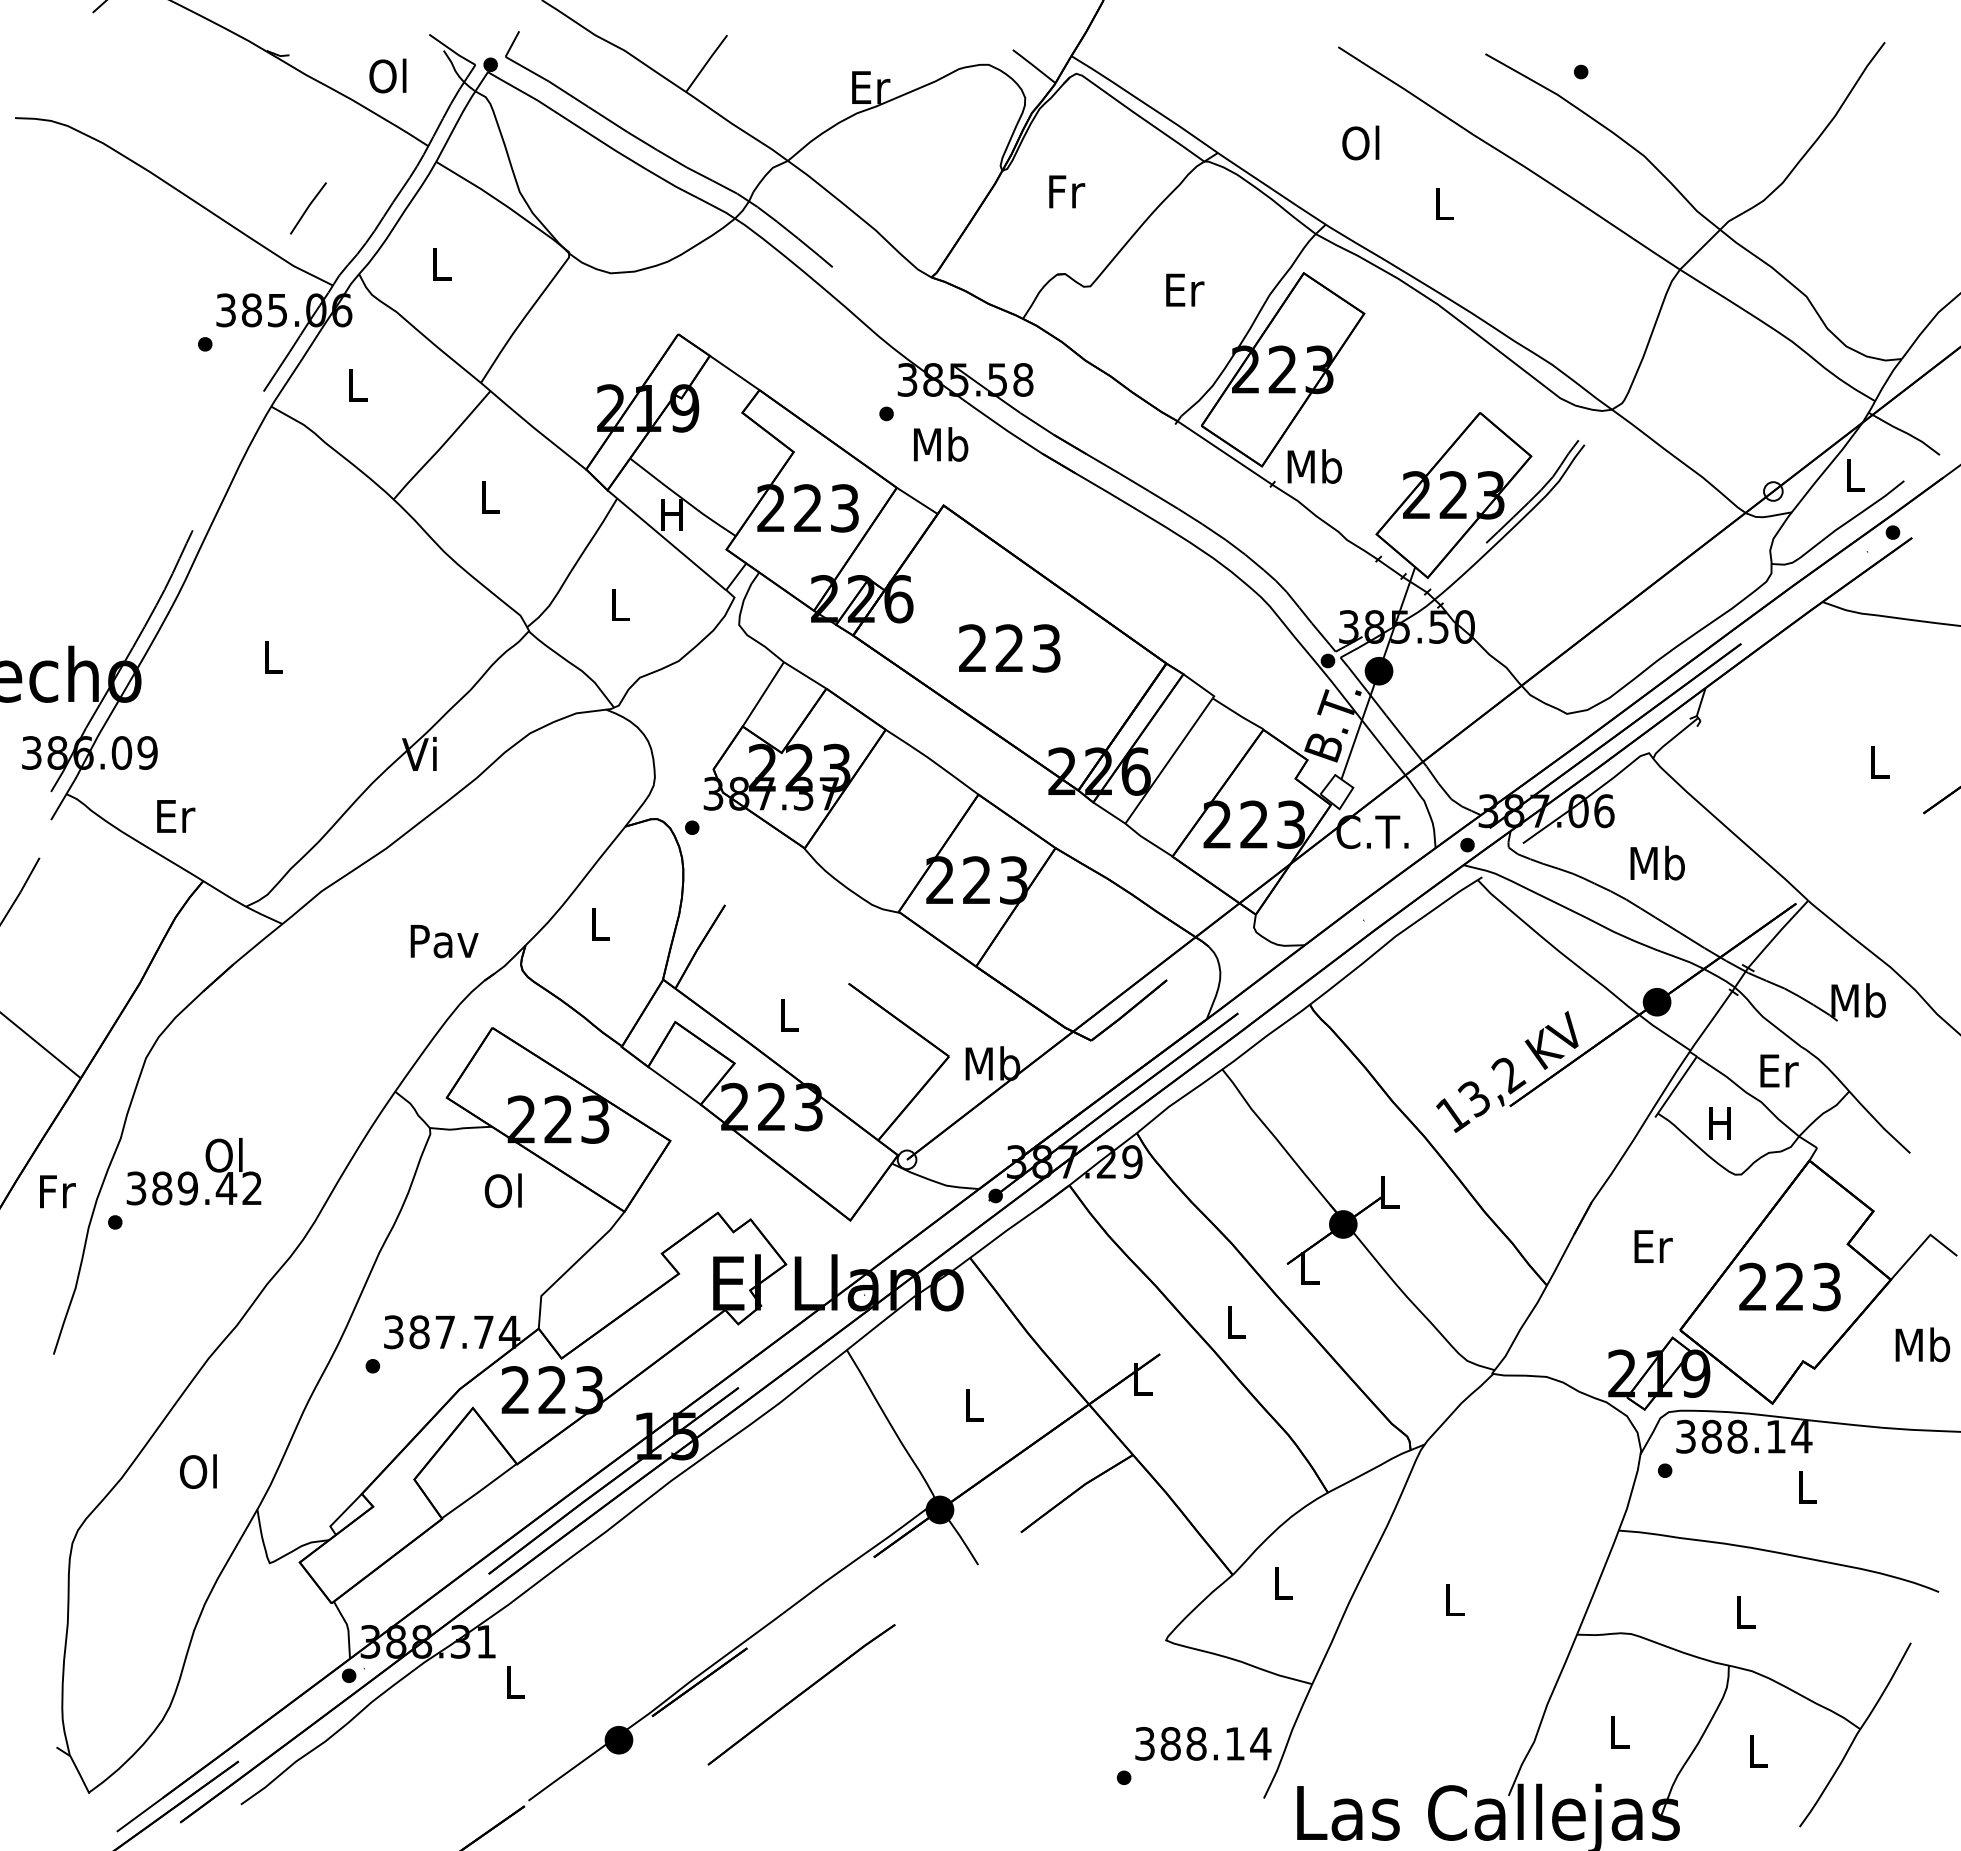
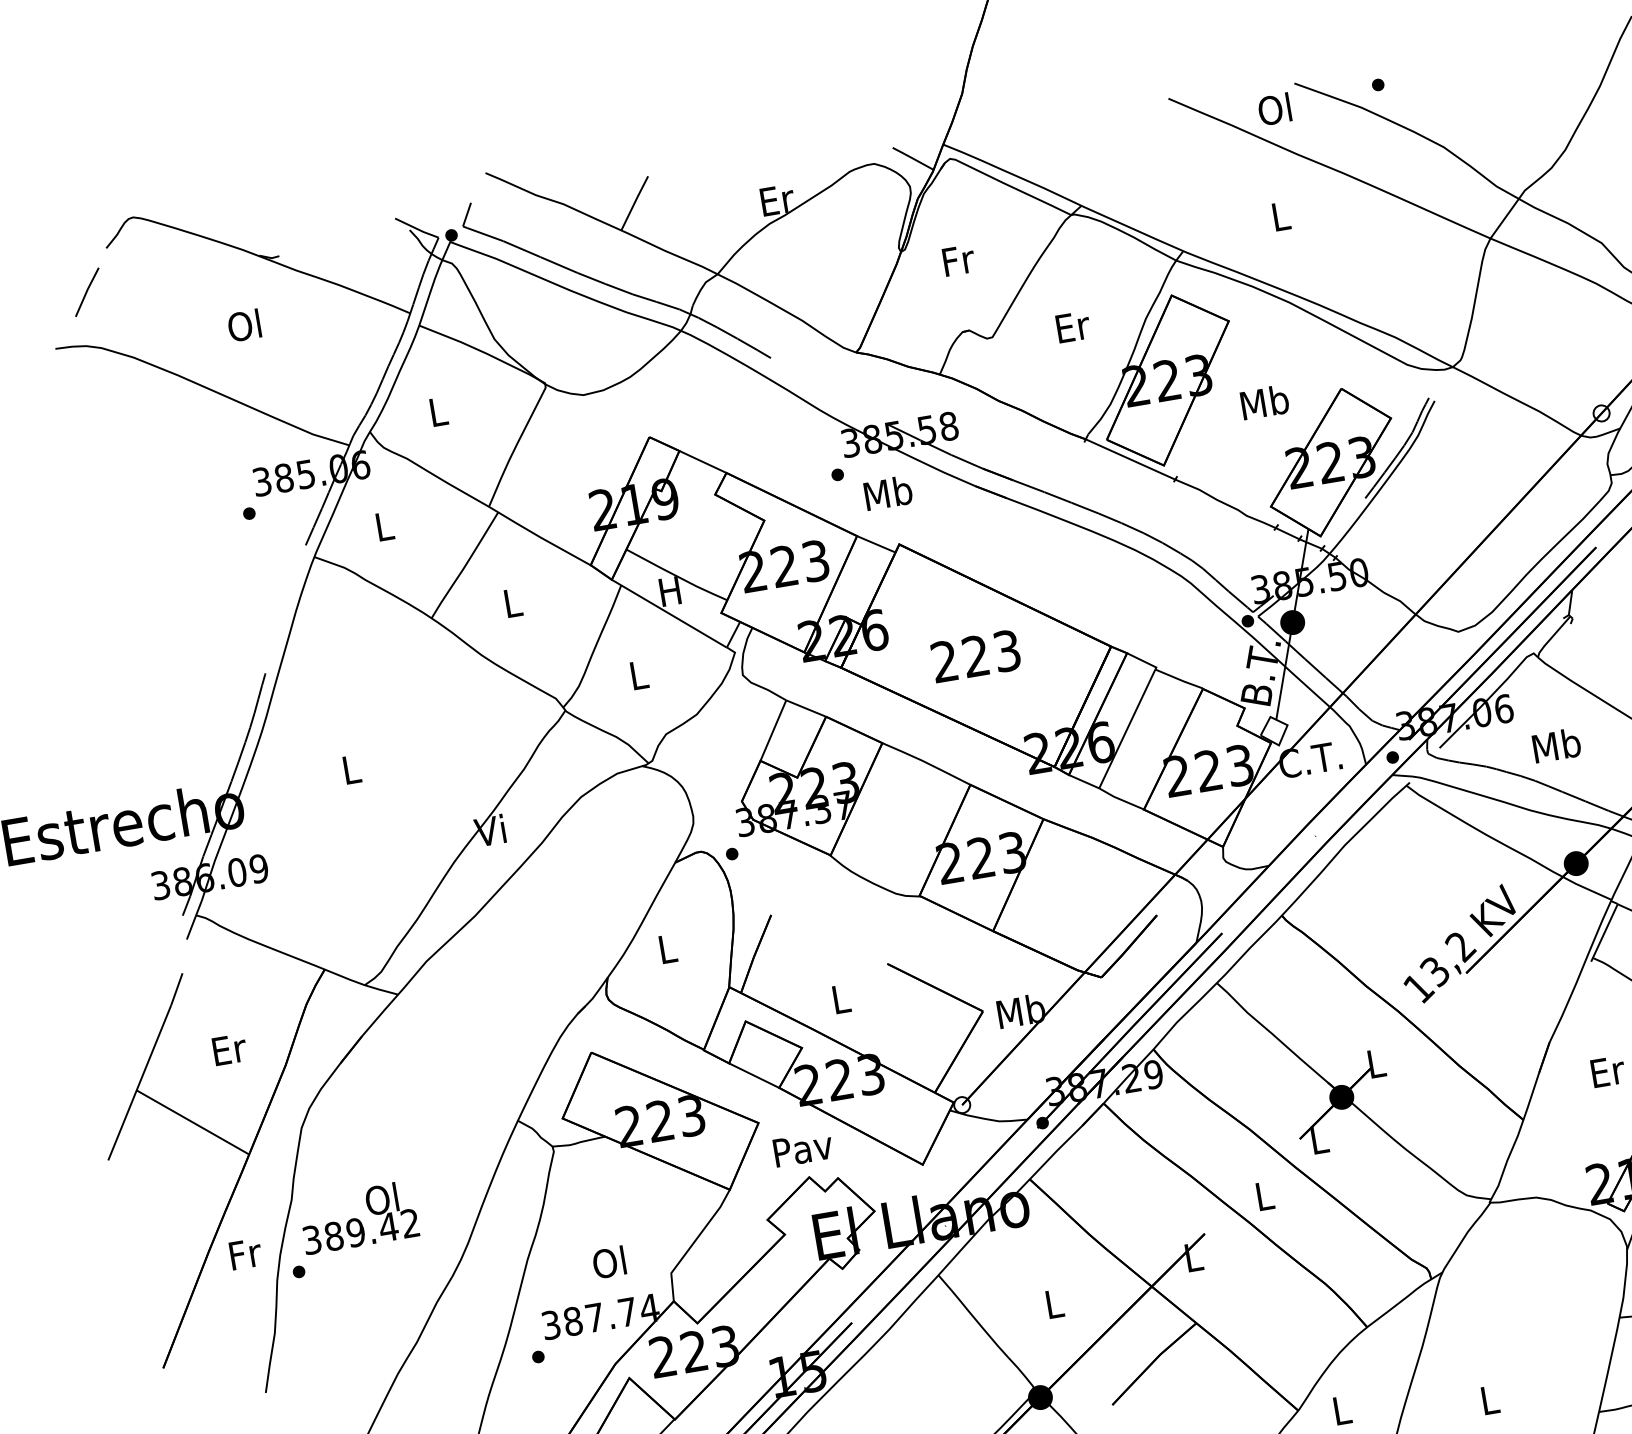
text: (387, 75) -> (243, 325), moved
text: (1360, 142) -> (1274, 109), moved
line: (308, 208) -> (87, 292), moved
text: (1314, 466) -> (1264, 402), moved
text: (176, 816) -> (230, 1049), moved
text: (444, 941) -> (803, 1149), moved
text: (502, 1190) -> (608, 1262), moved

